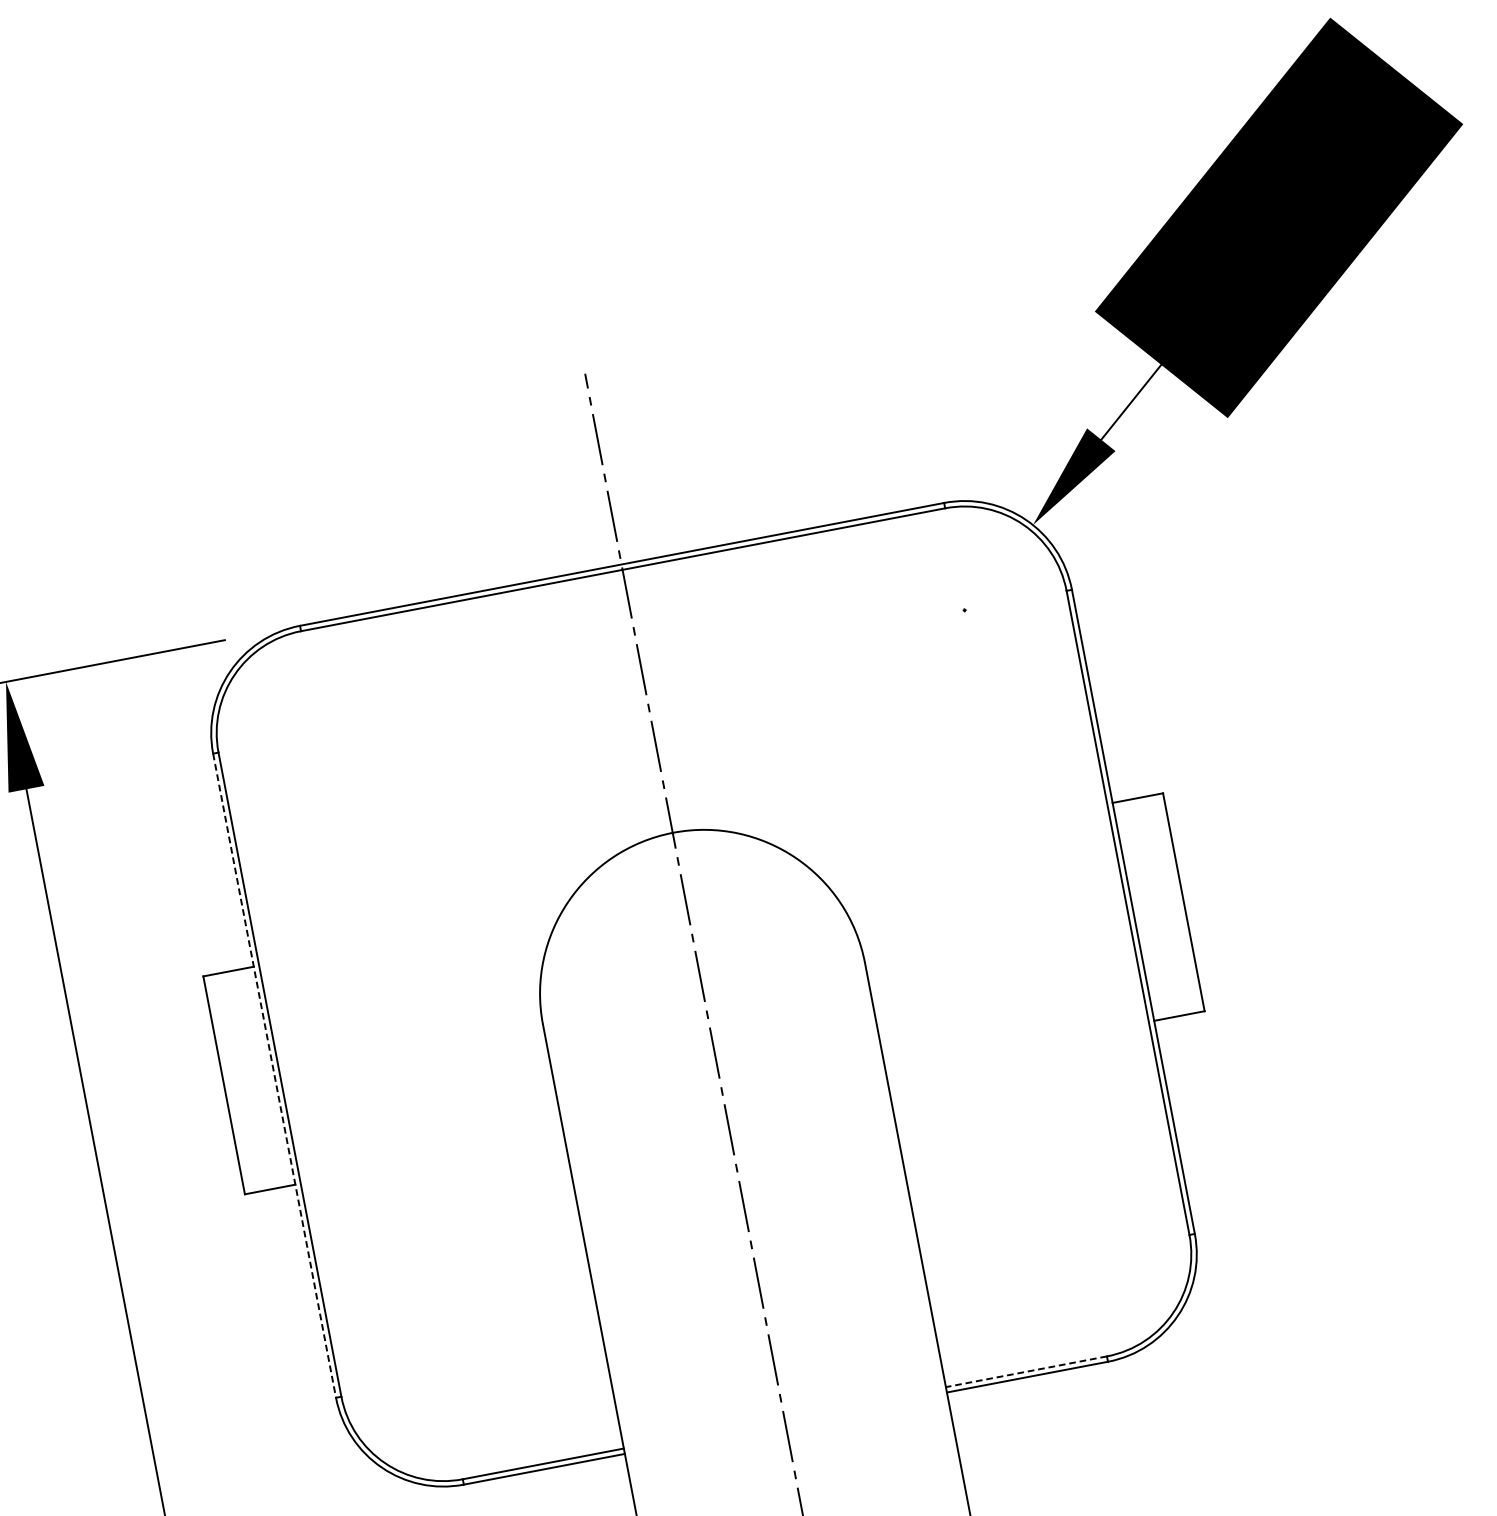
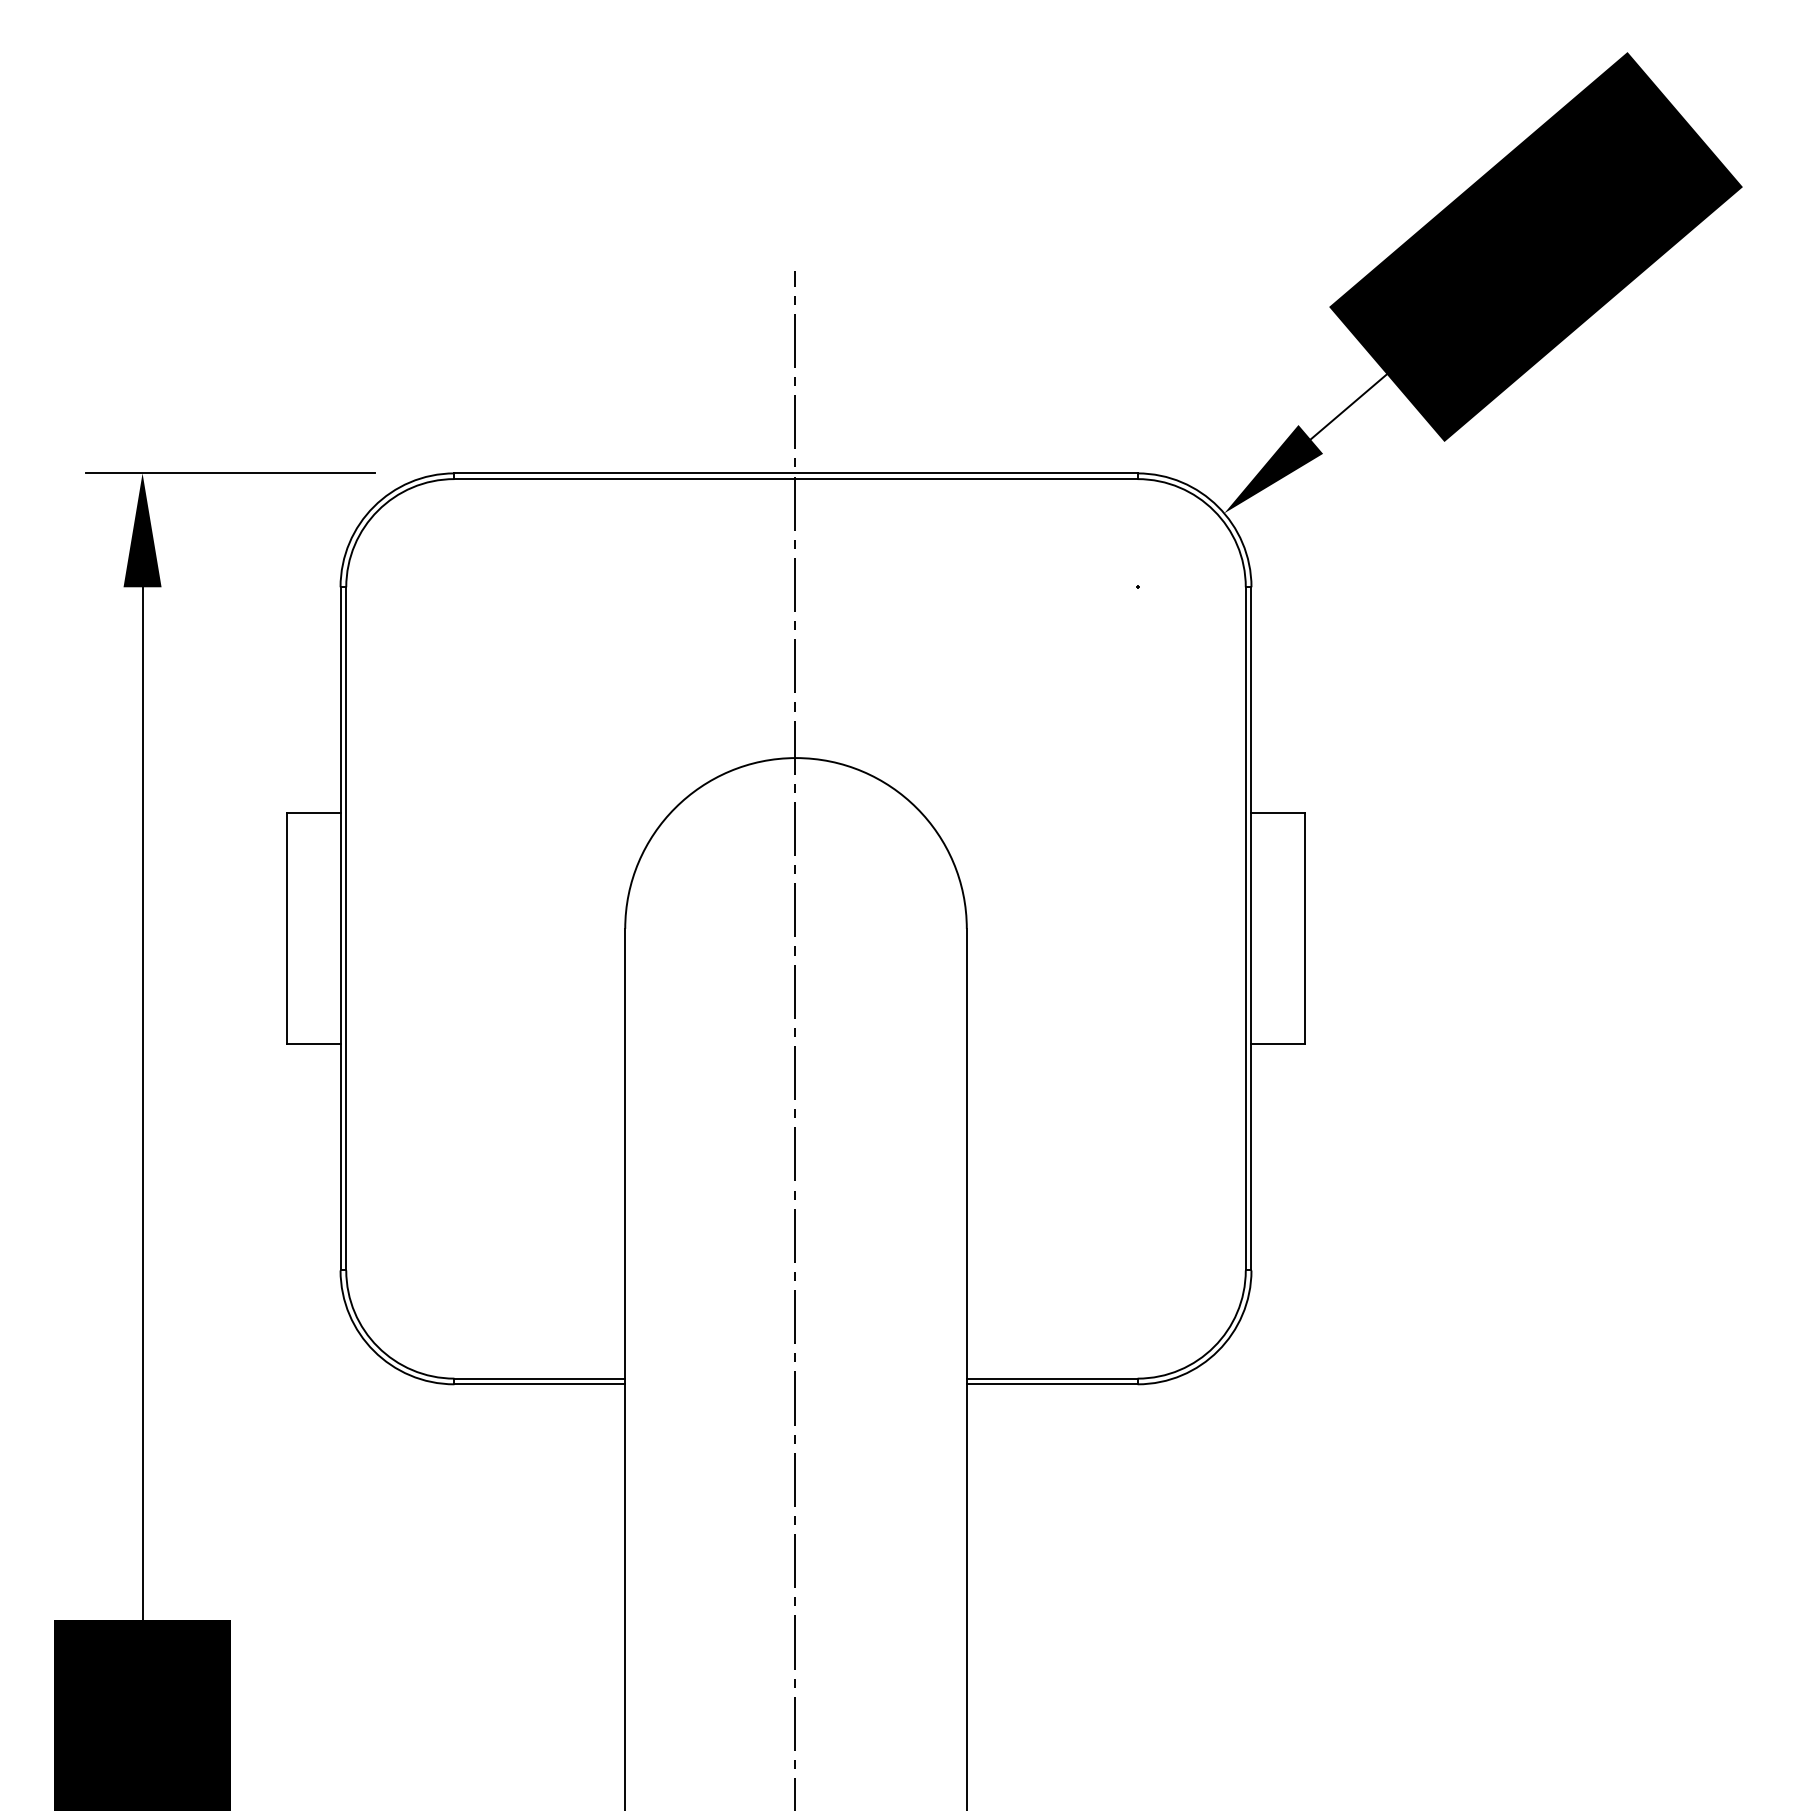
line: (274, 1075) -> (340, 928), dashed -> solid
line: (1025, 1371) -> (1051, 1378), dashed -> solid

